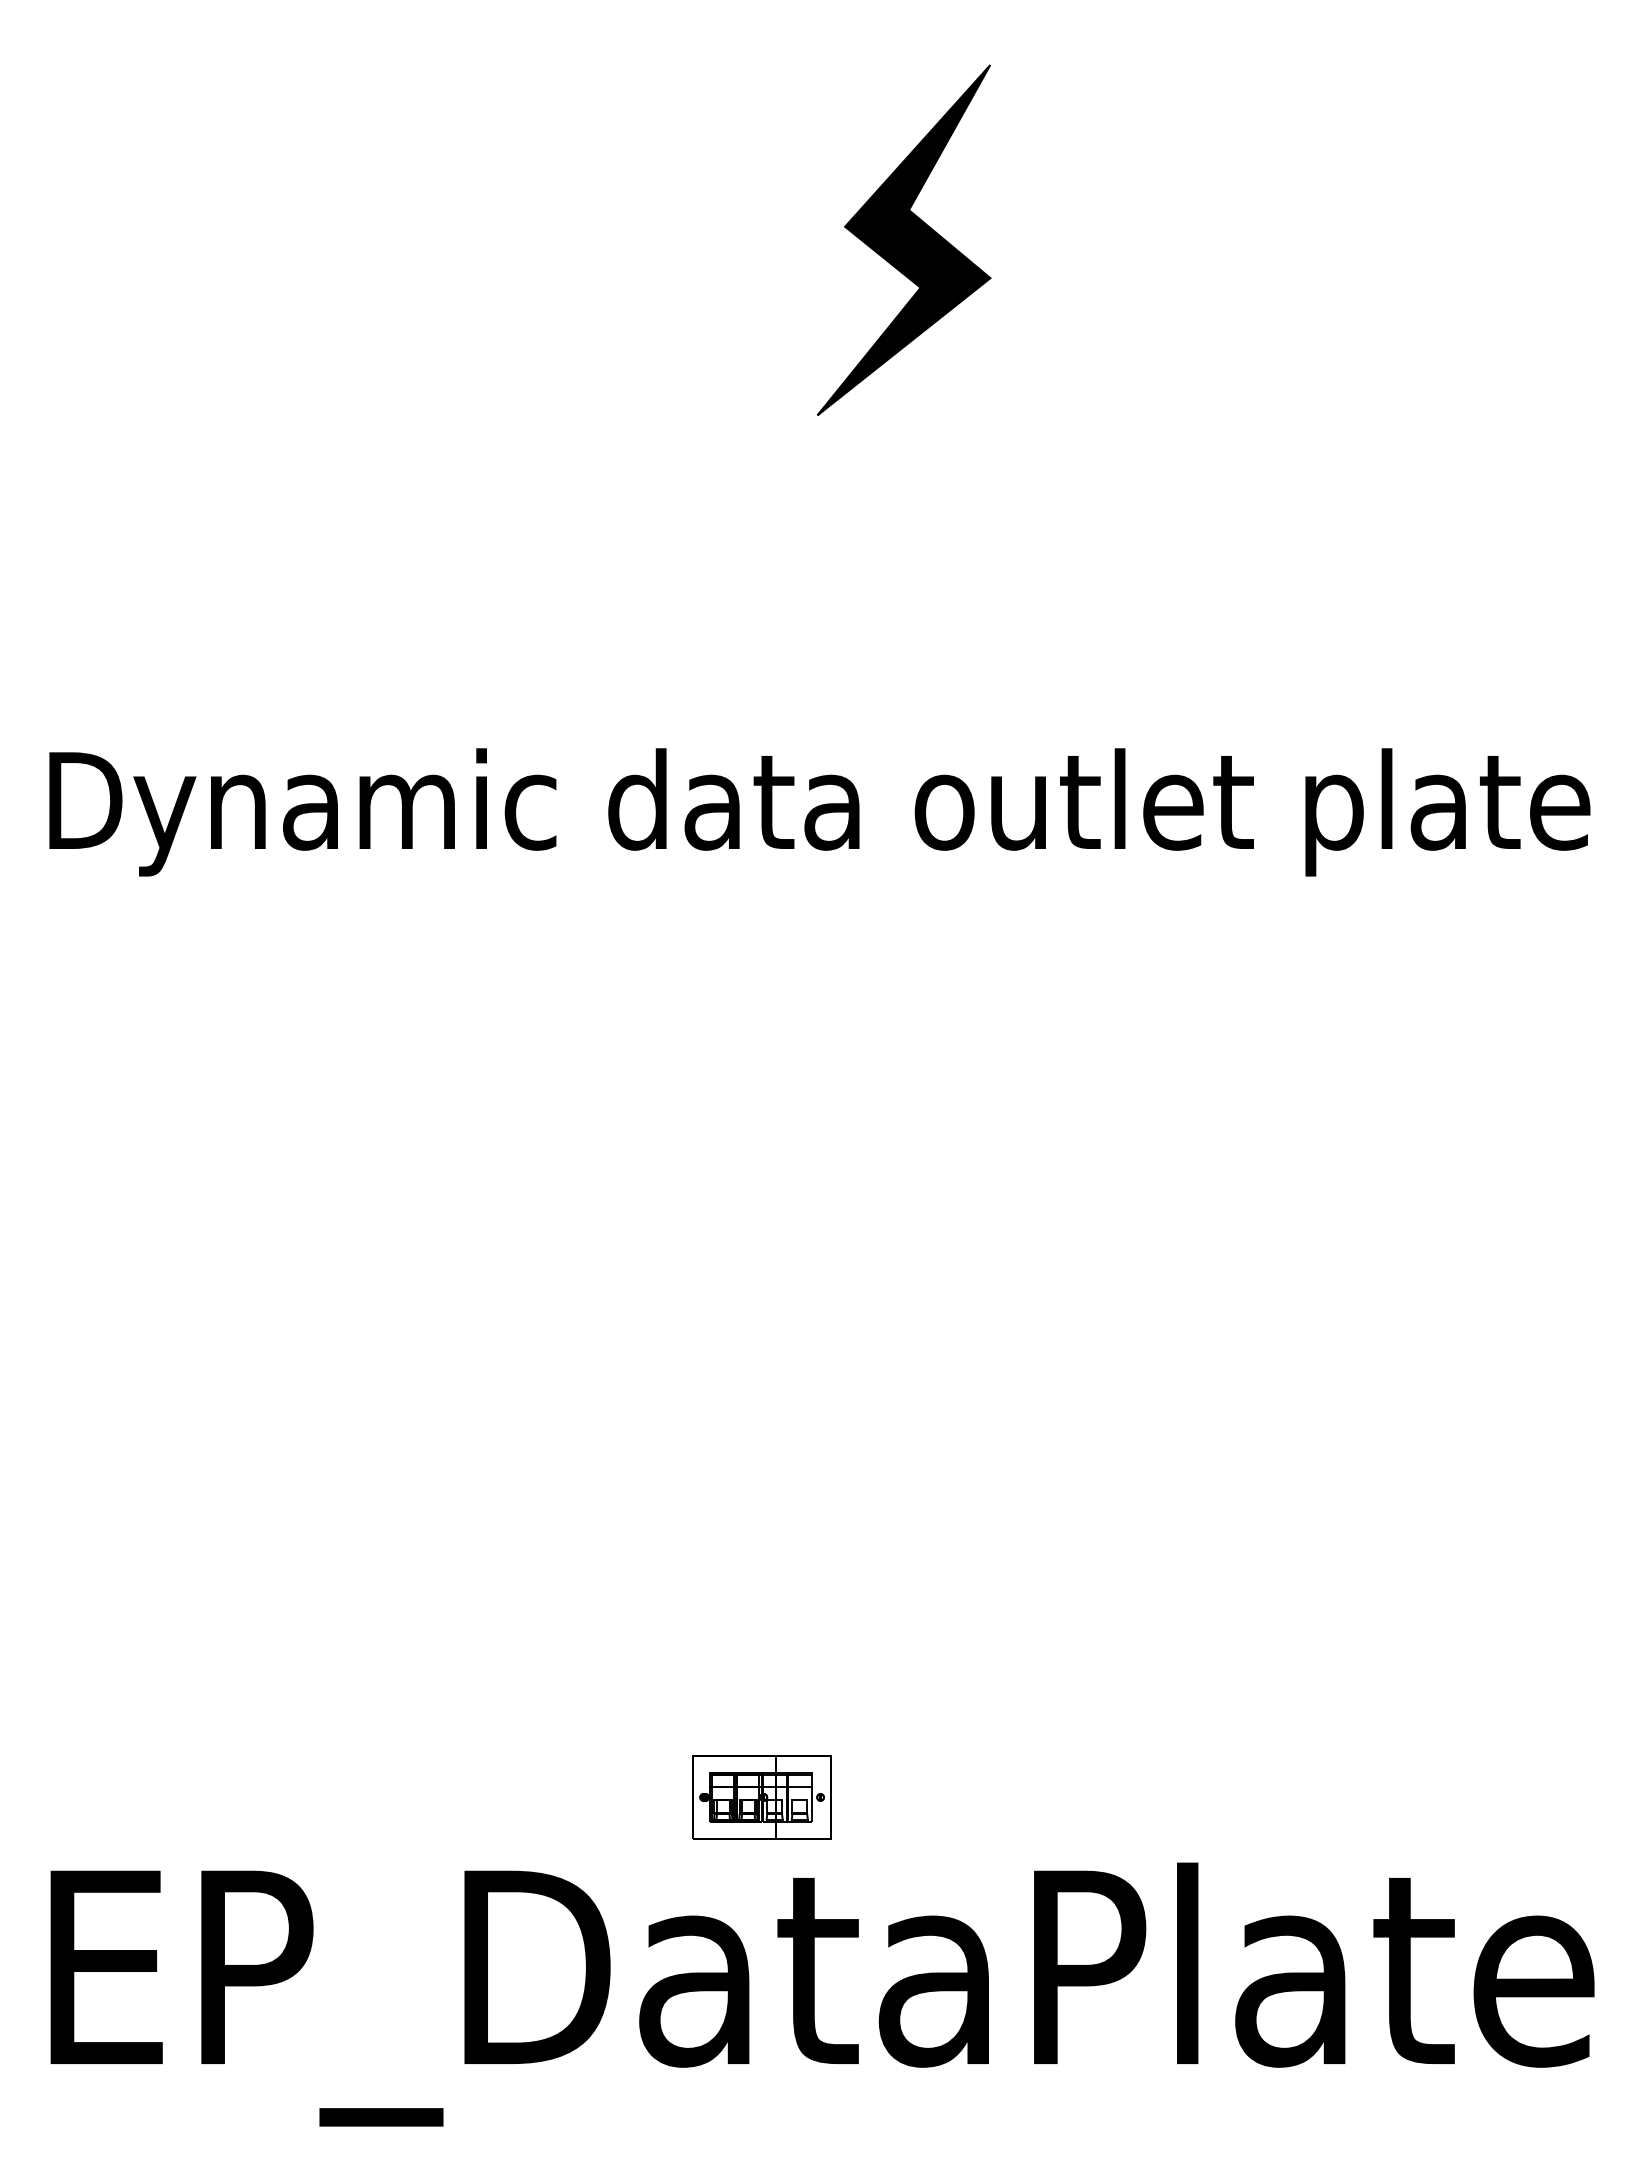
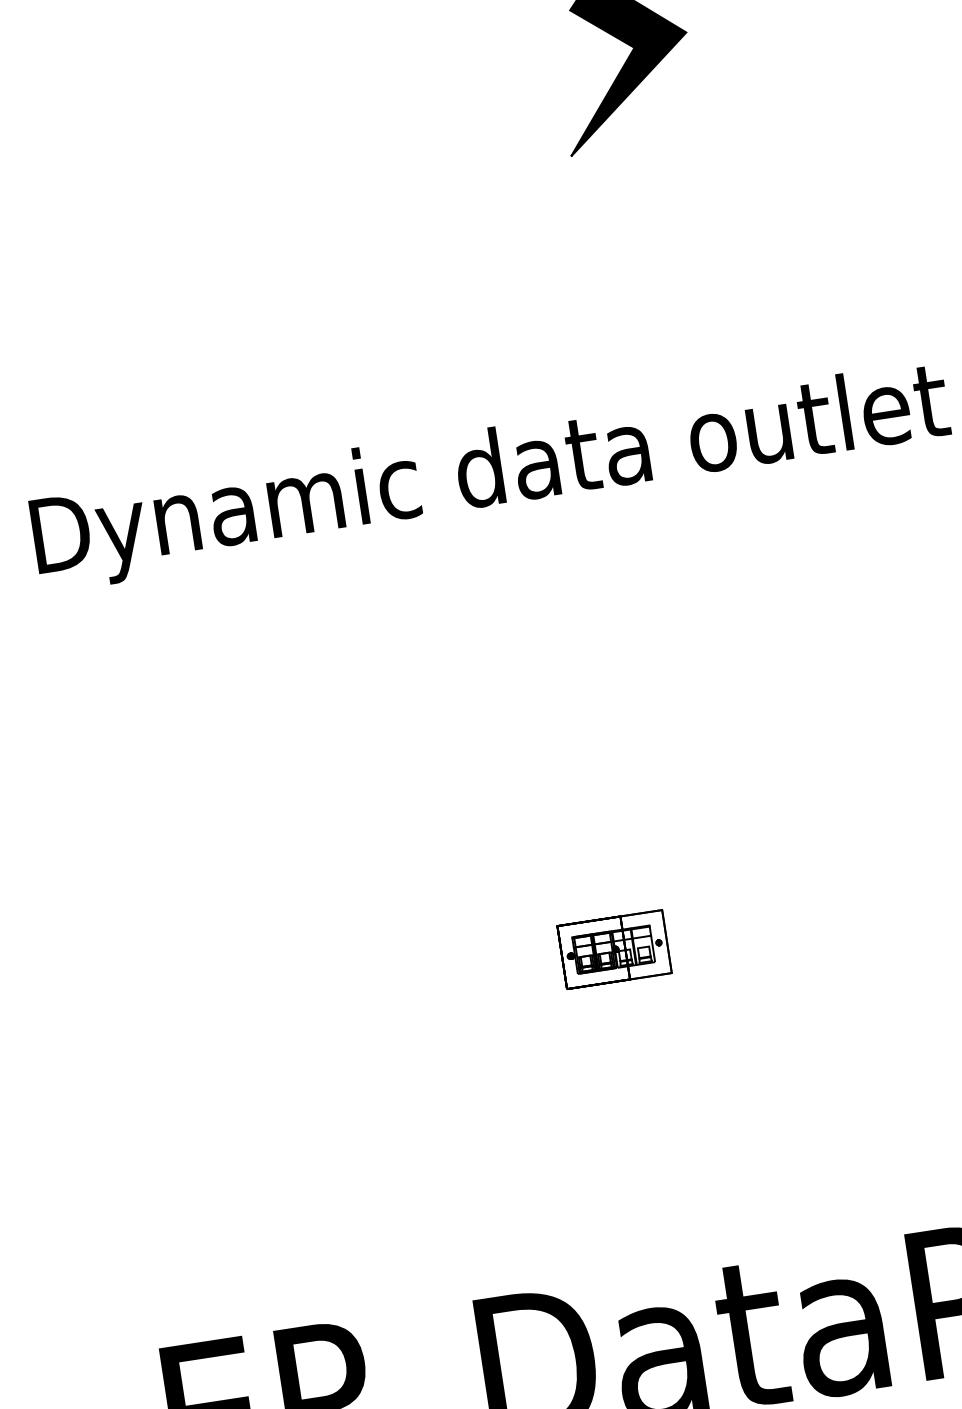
part: (761, 1797) -> (614, 949), moved

